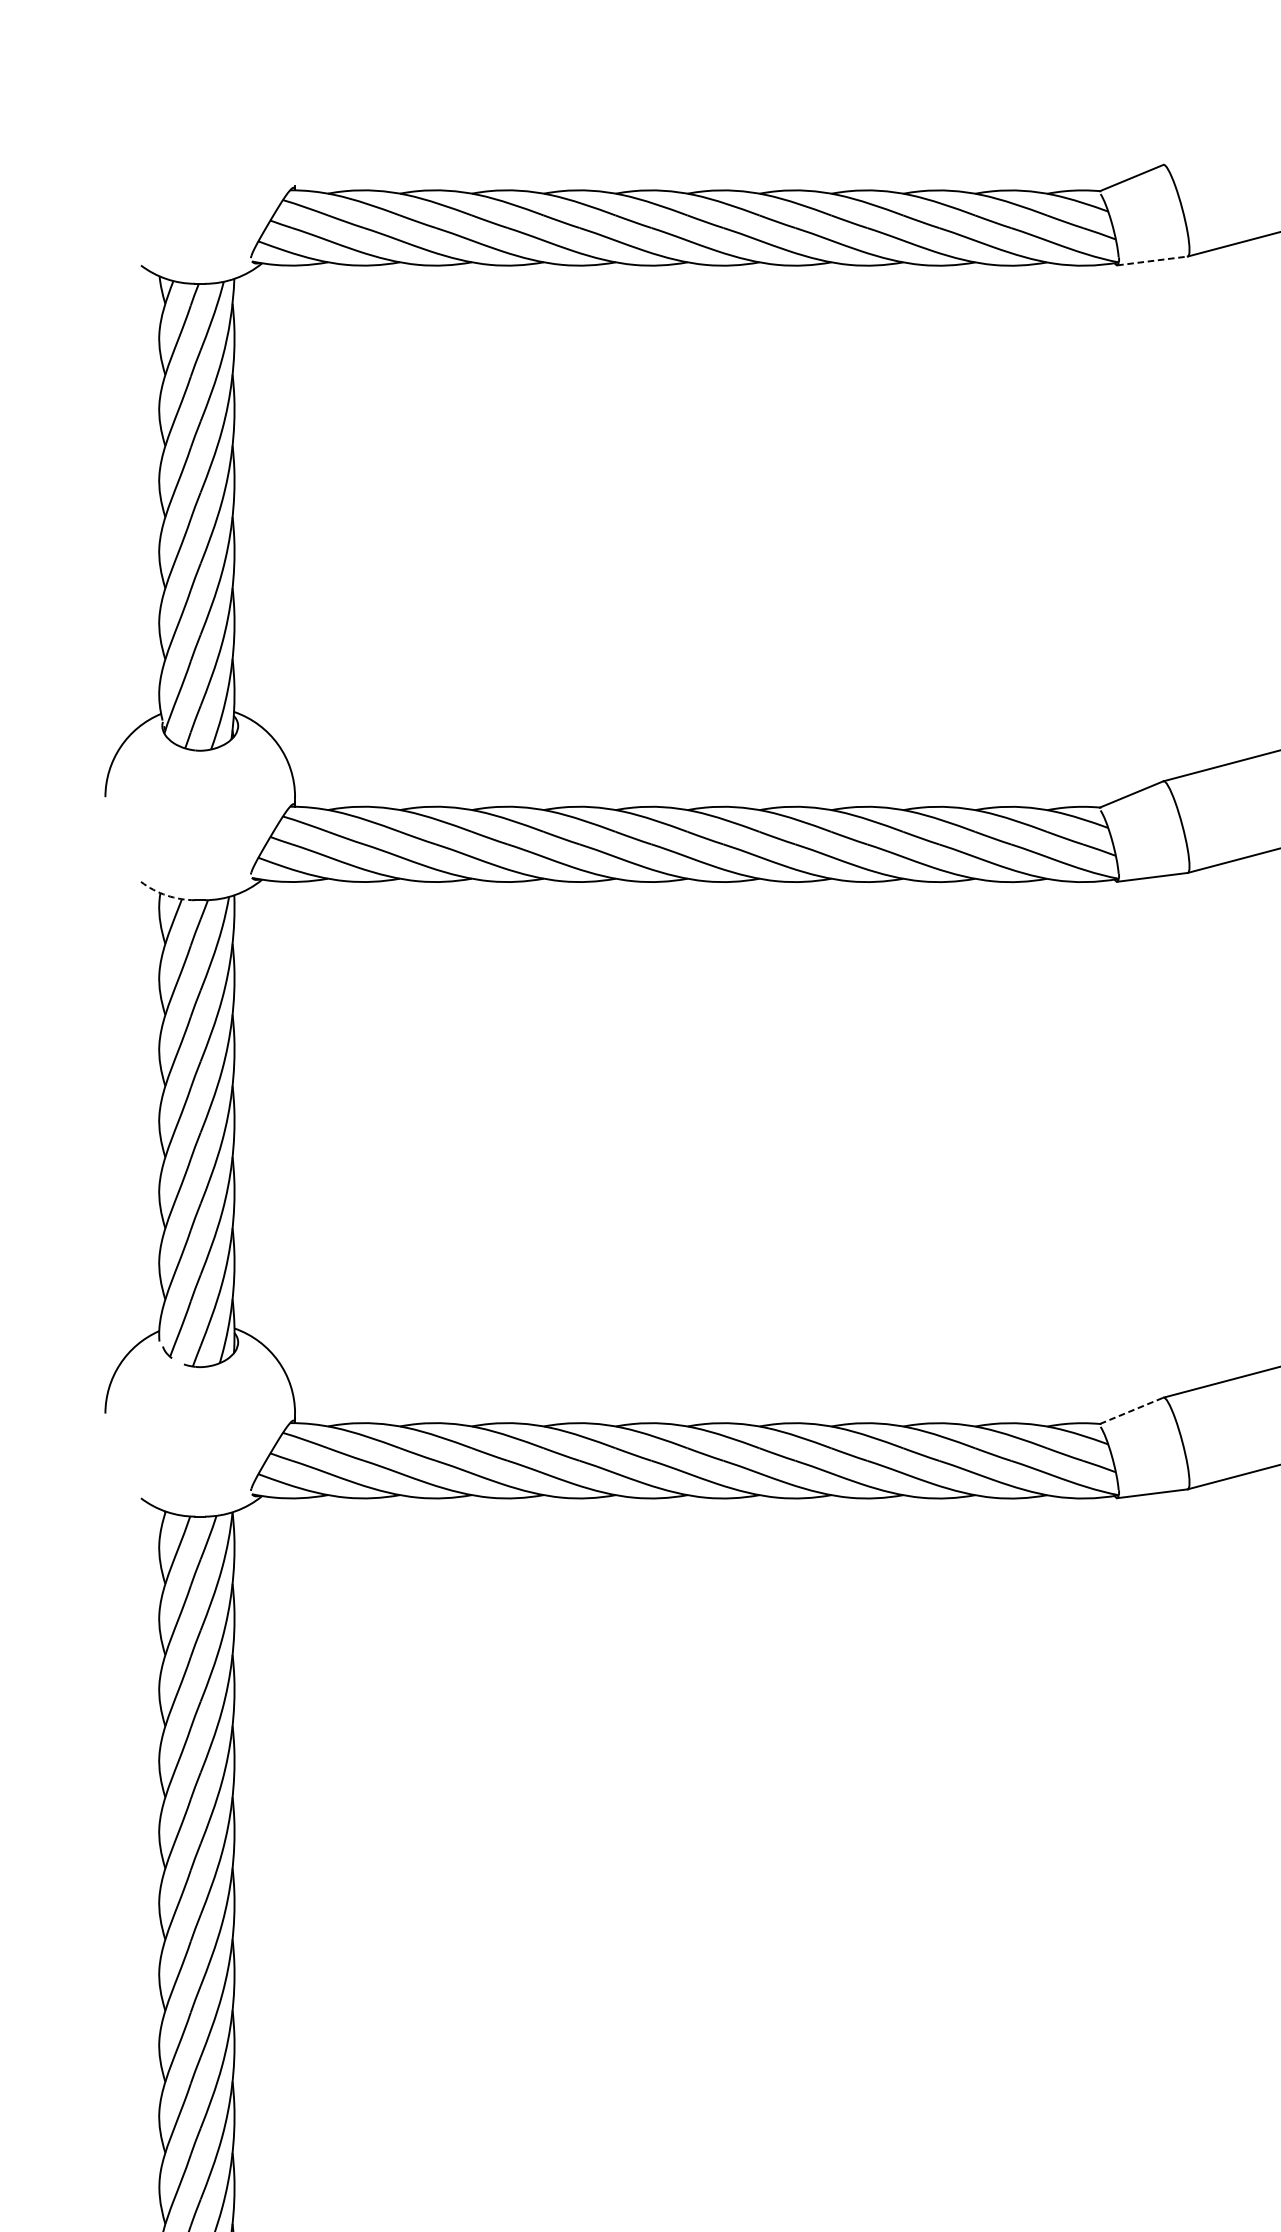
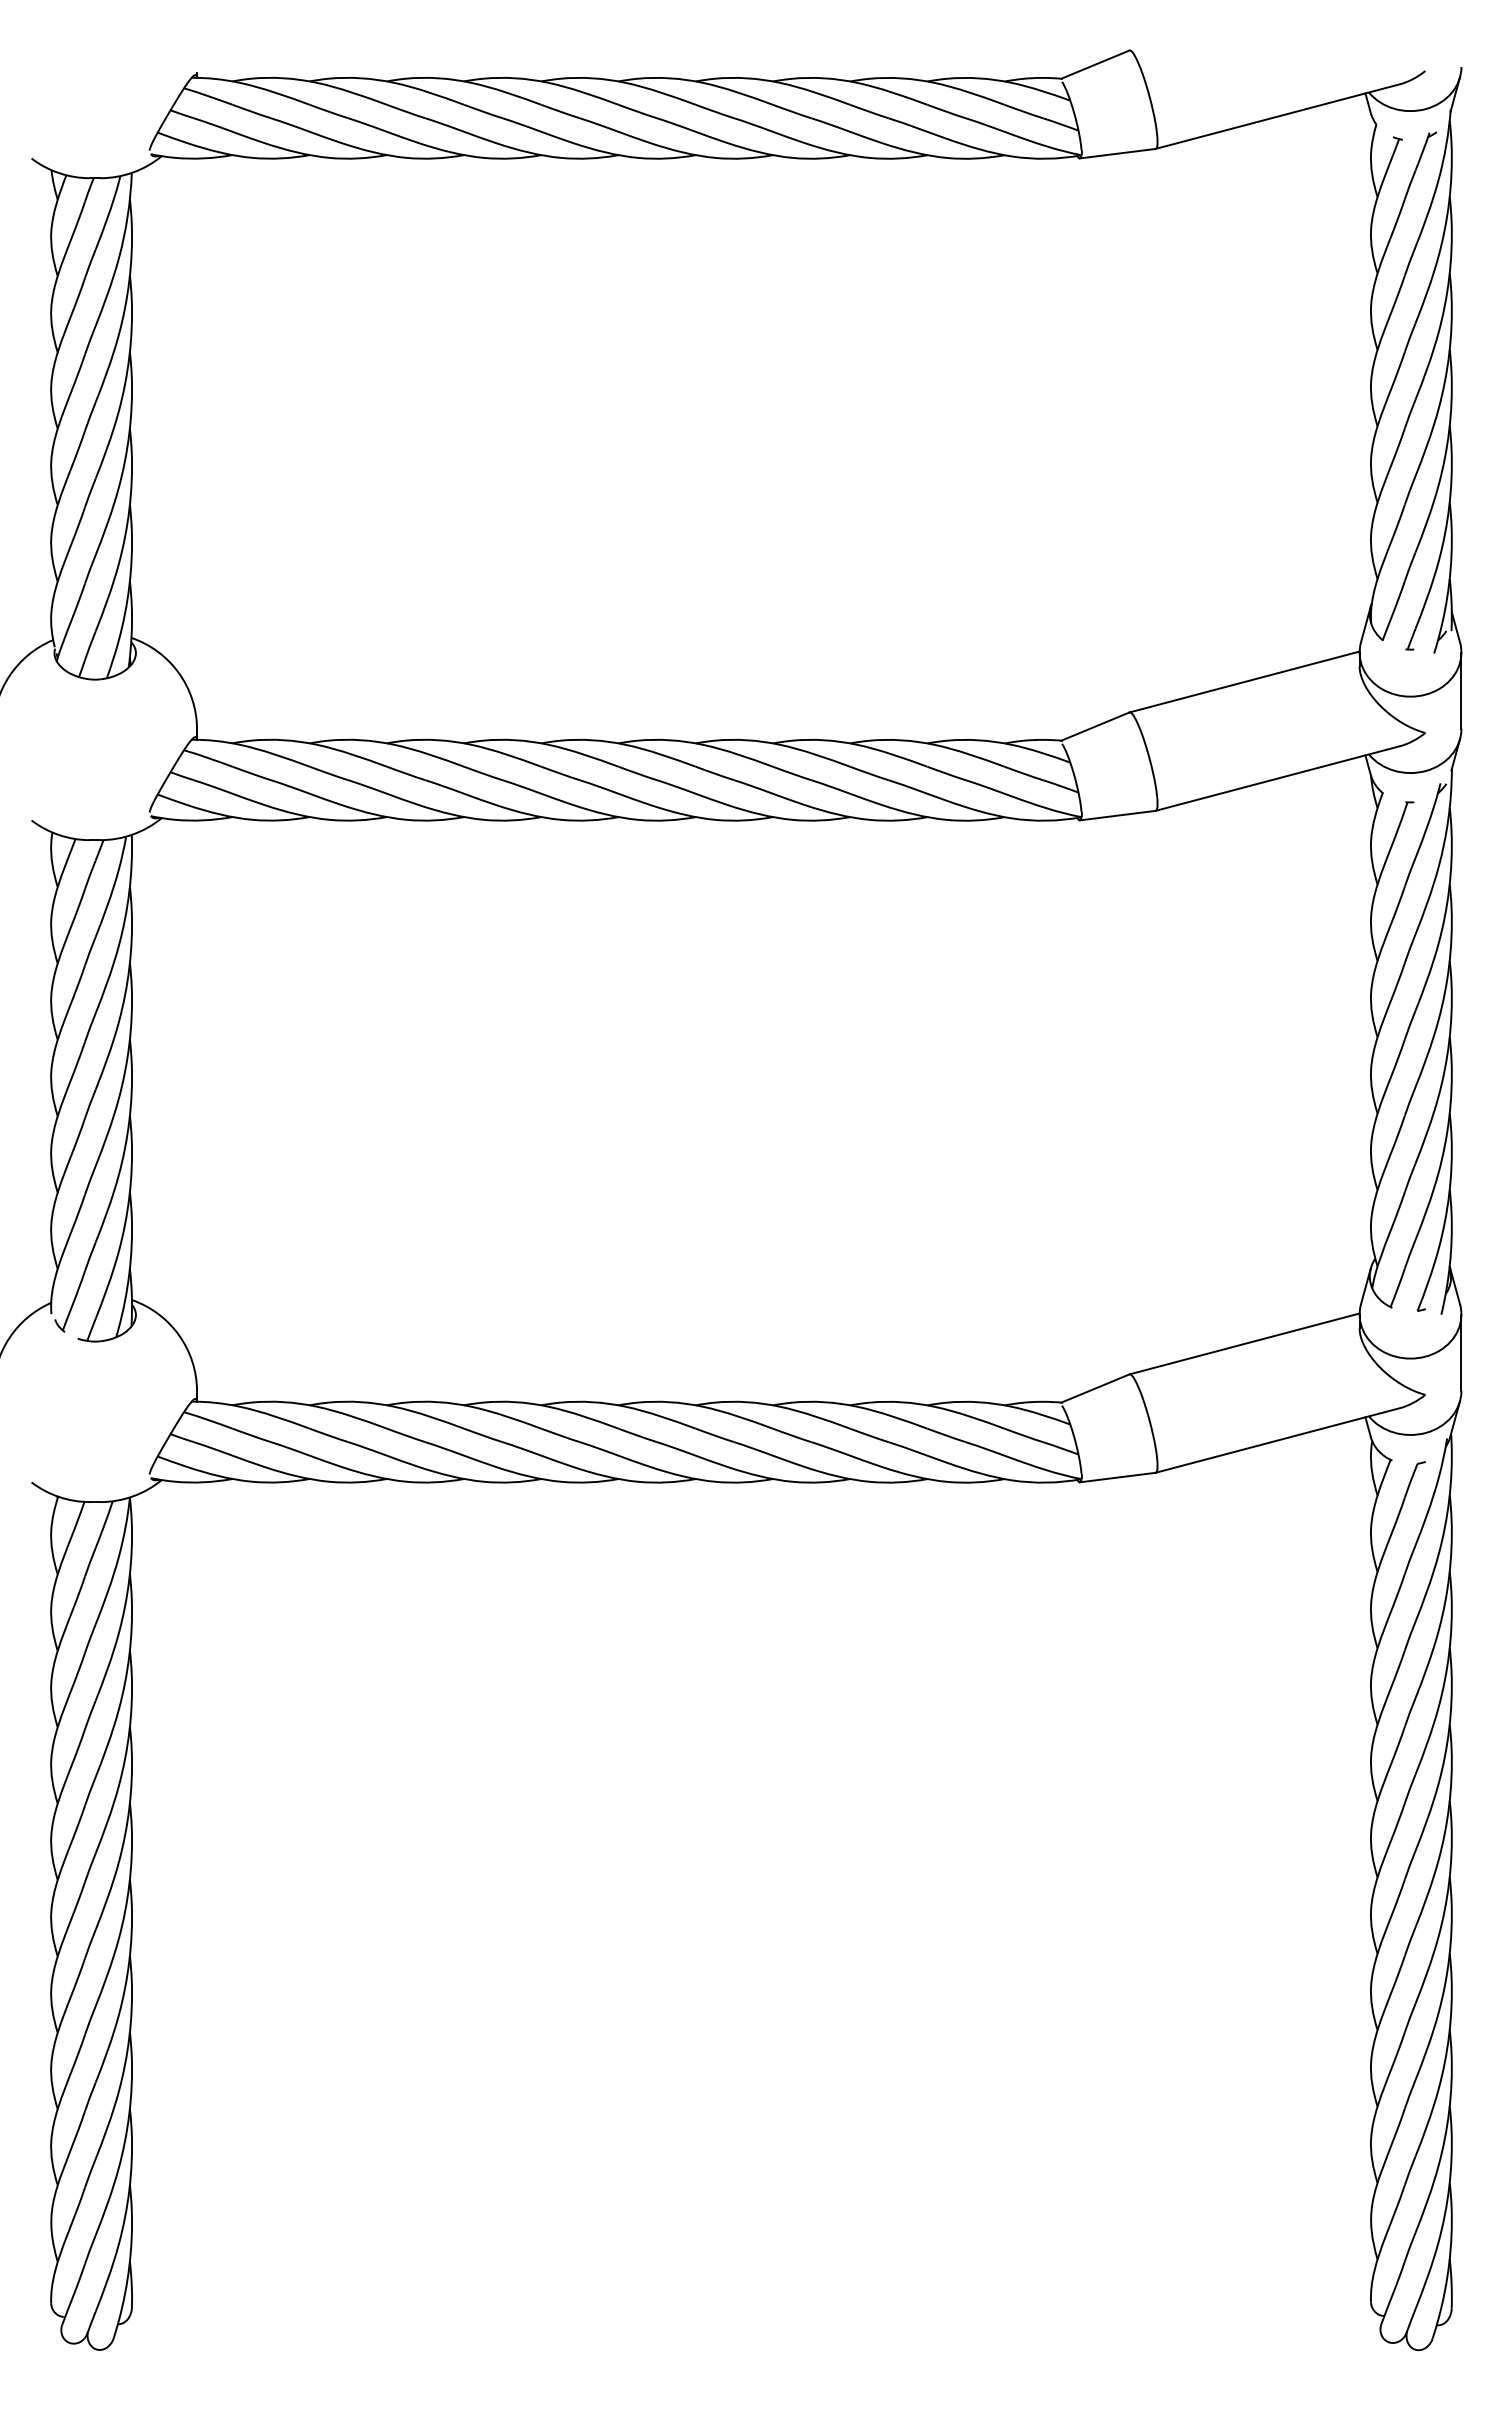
line: (1153, 260) -> (1118, 153), dashed -> solid
arc: (167, 895) -> (59, 835), dashed -> solid
line: (1131, 1410) -> (1095, 1388), dashed -> solid

